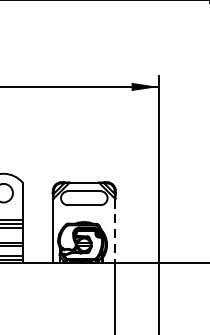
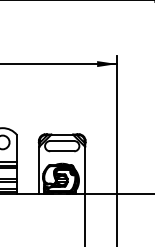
line: (115, 231) -> (85, 170), dashed -> solid

